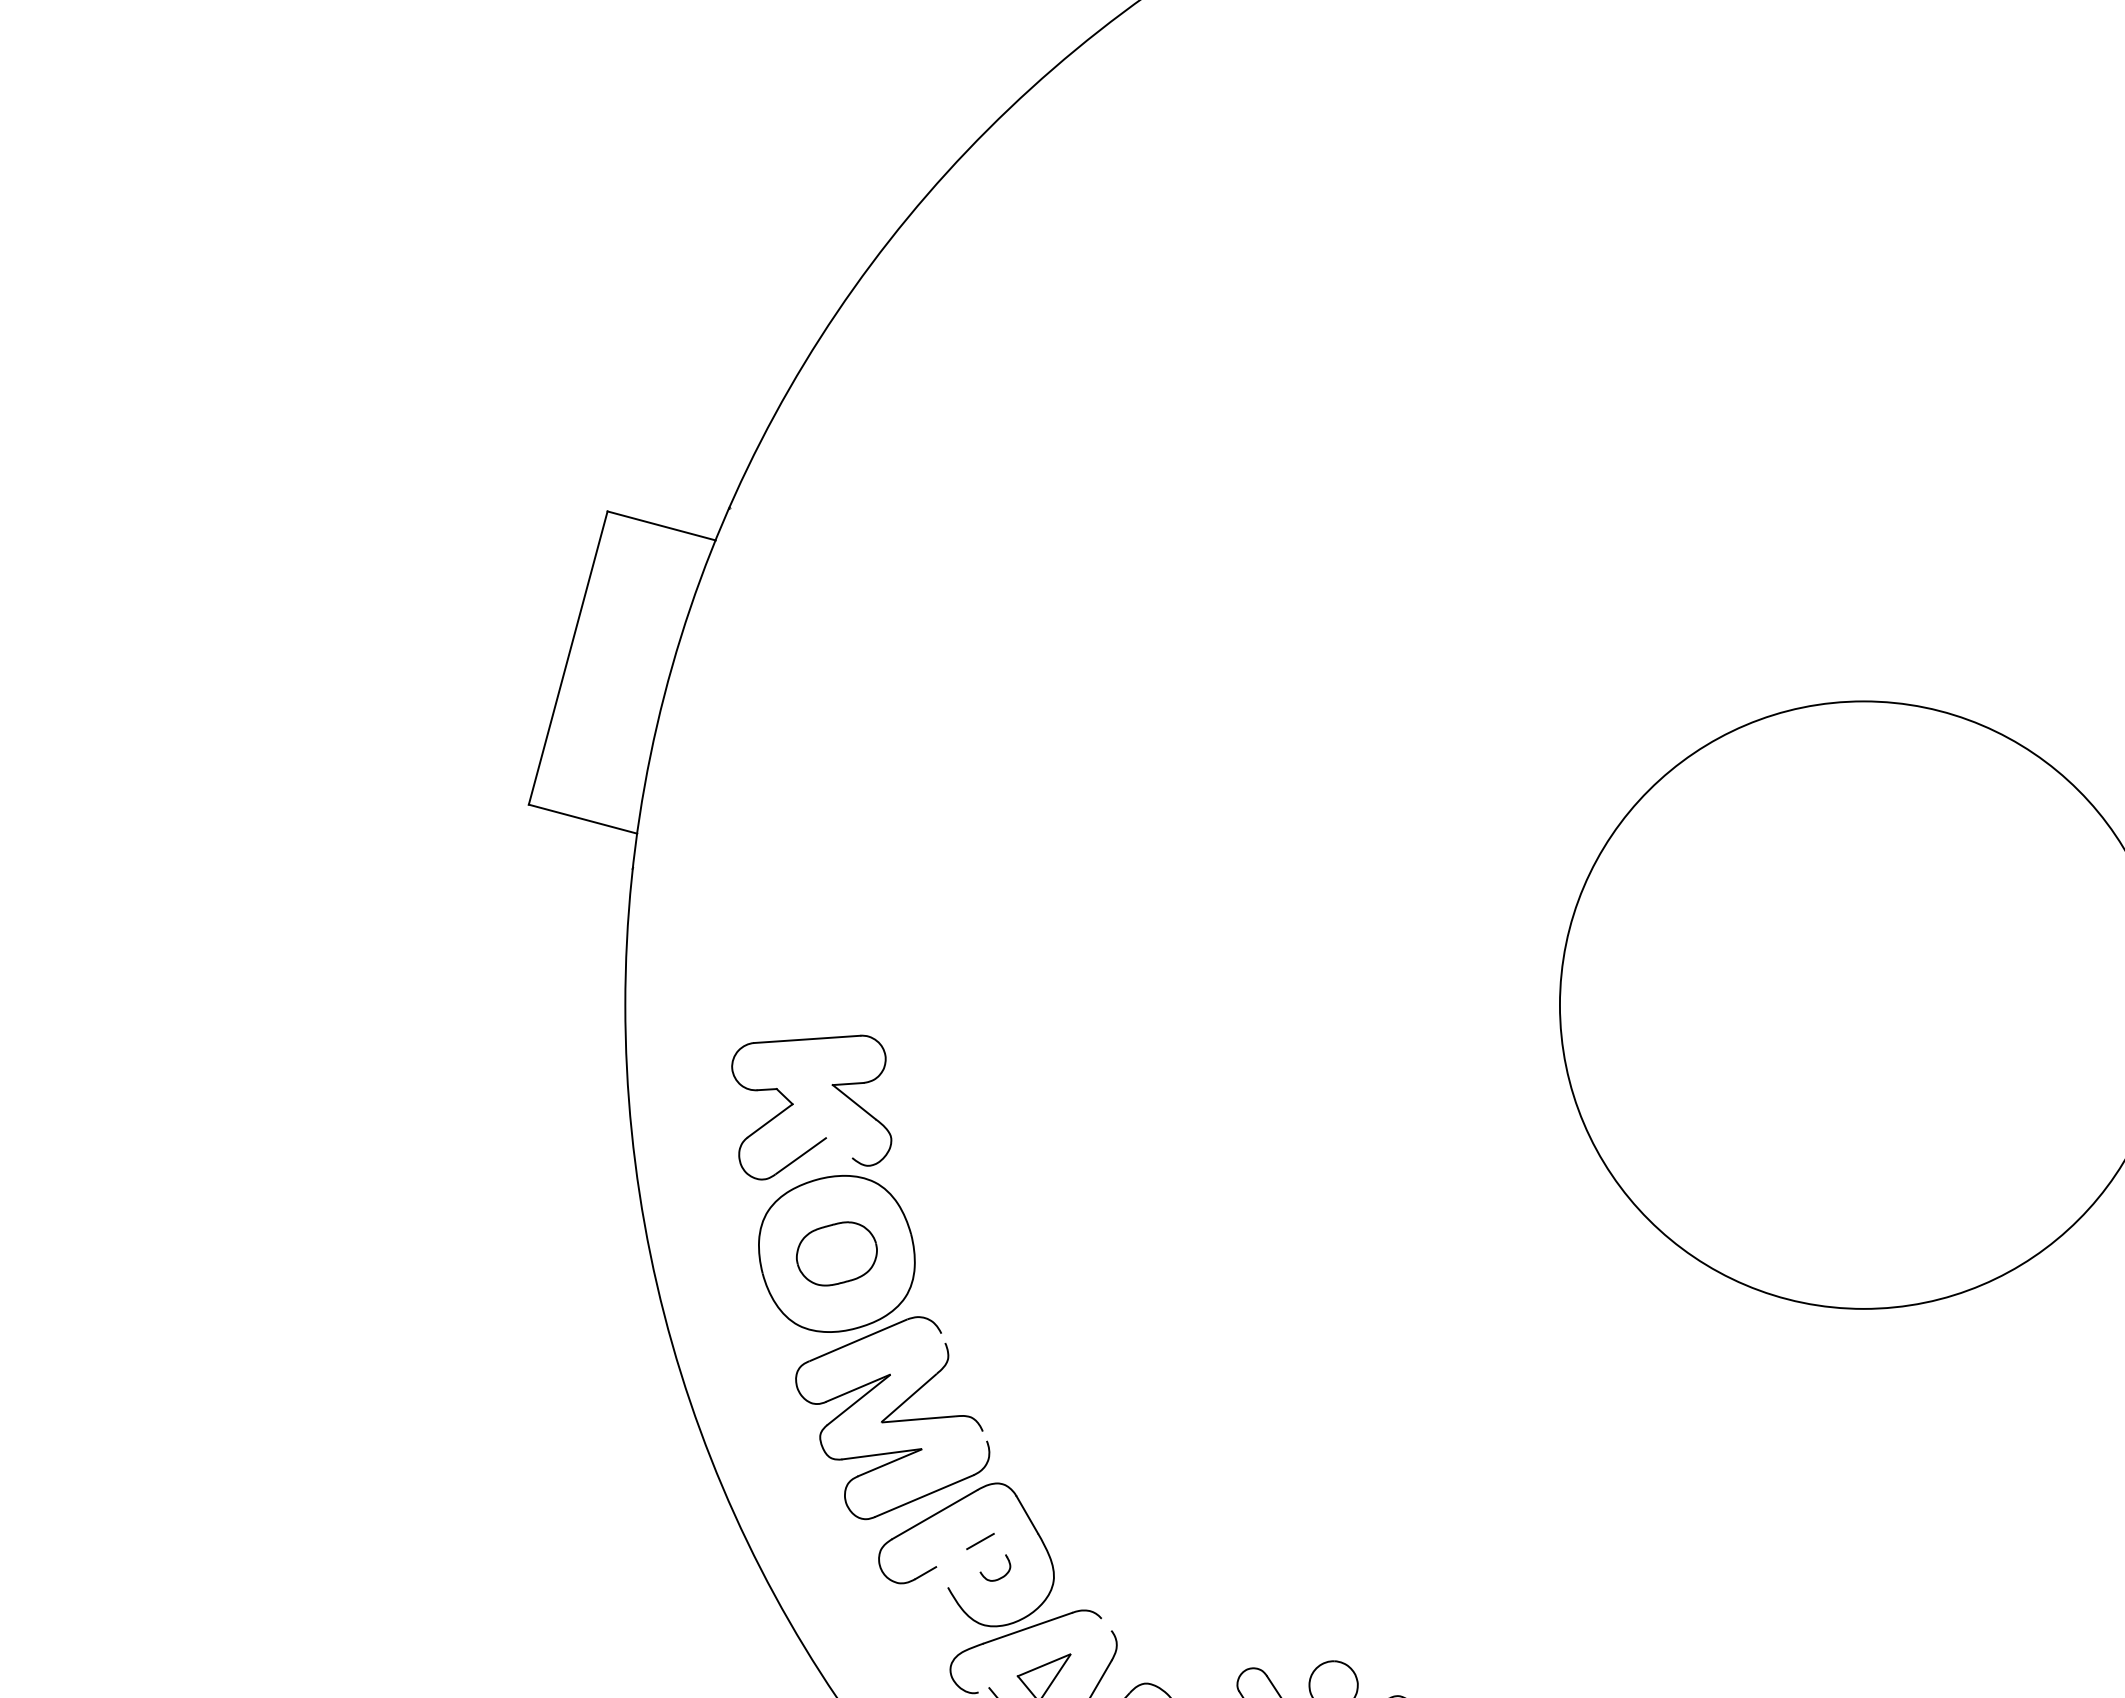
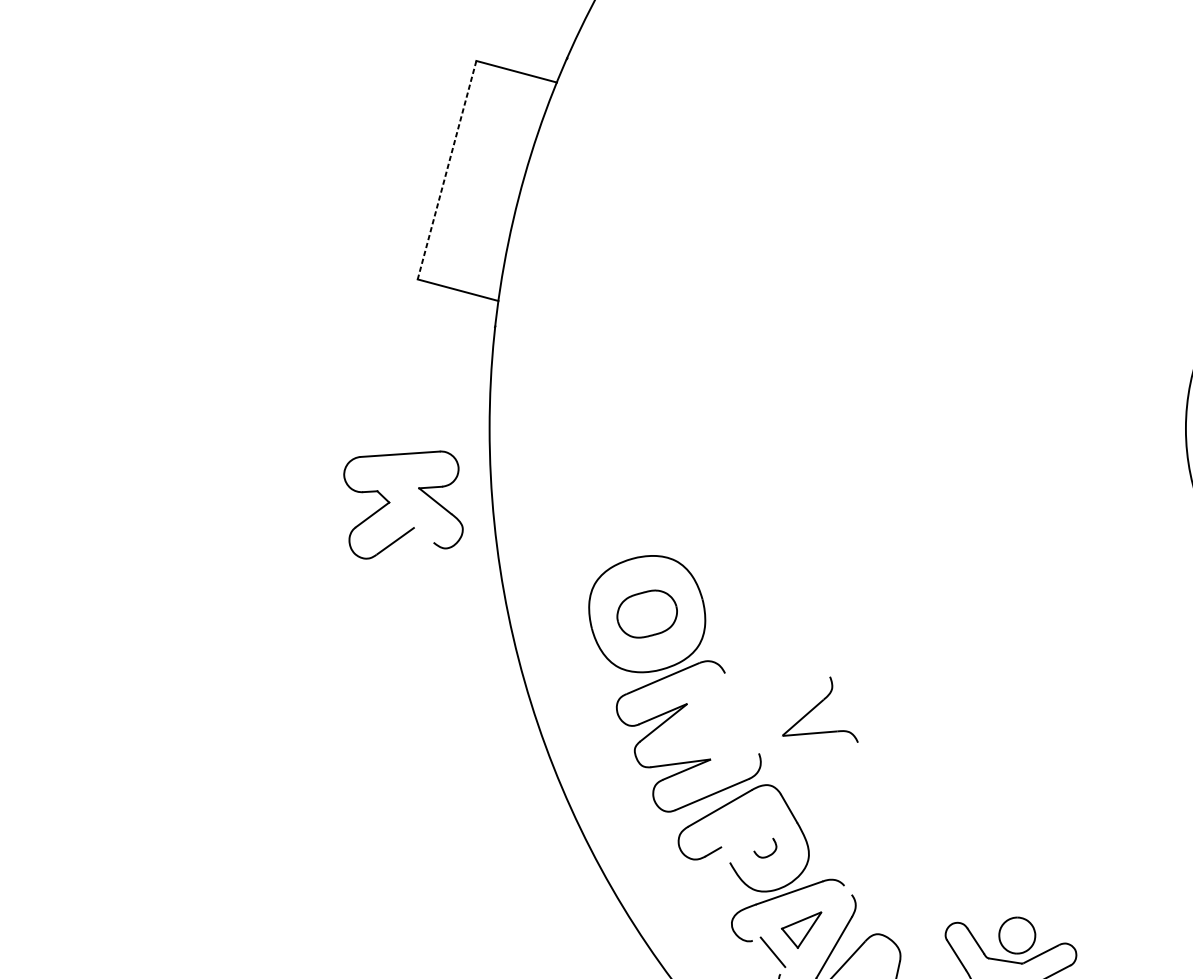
line: (568, 658) -> (447, 170), solid -> dashed
part: (793, 1104) -> (389, 502), moved
part: (931, 1387) -> (819, 709), moved
line: (980, 1541) -> (754, 828), removed

